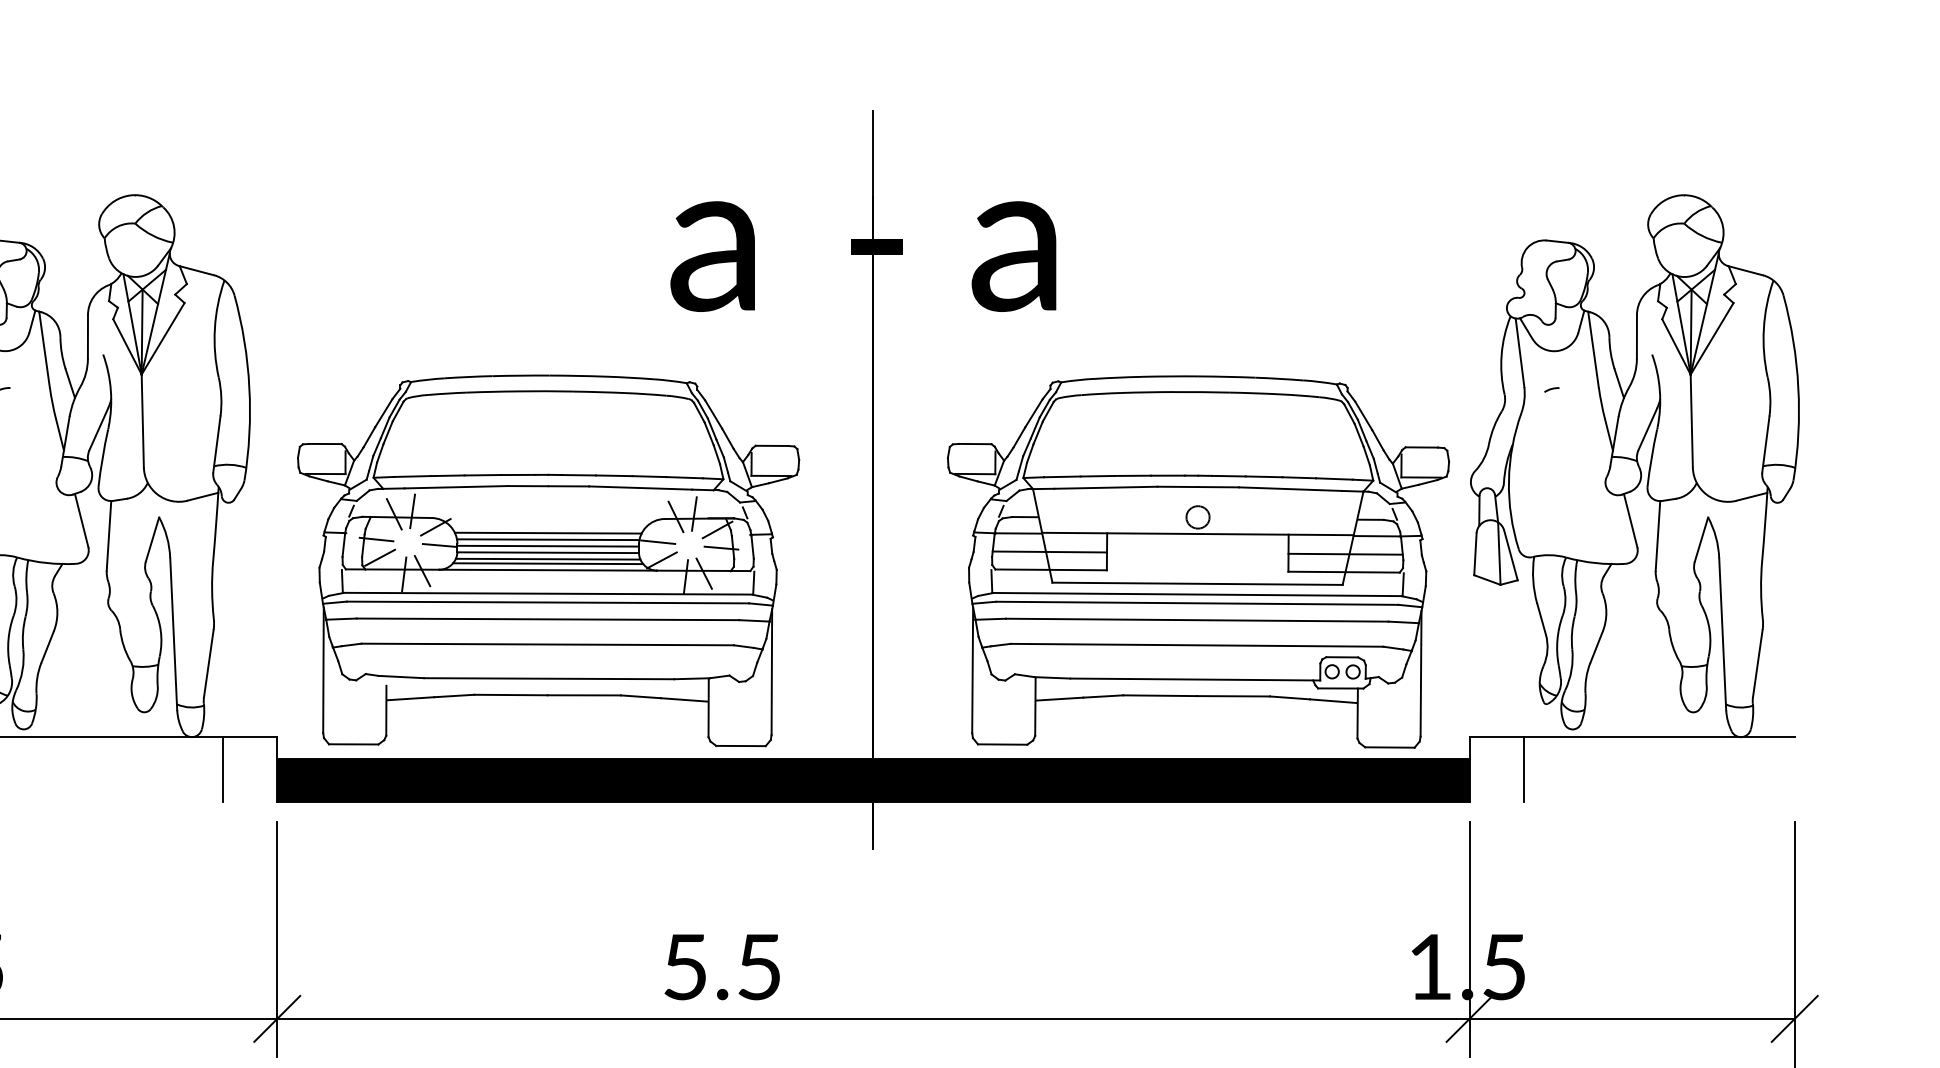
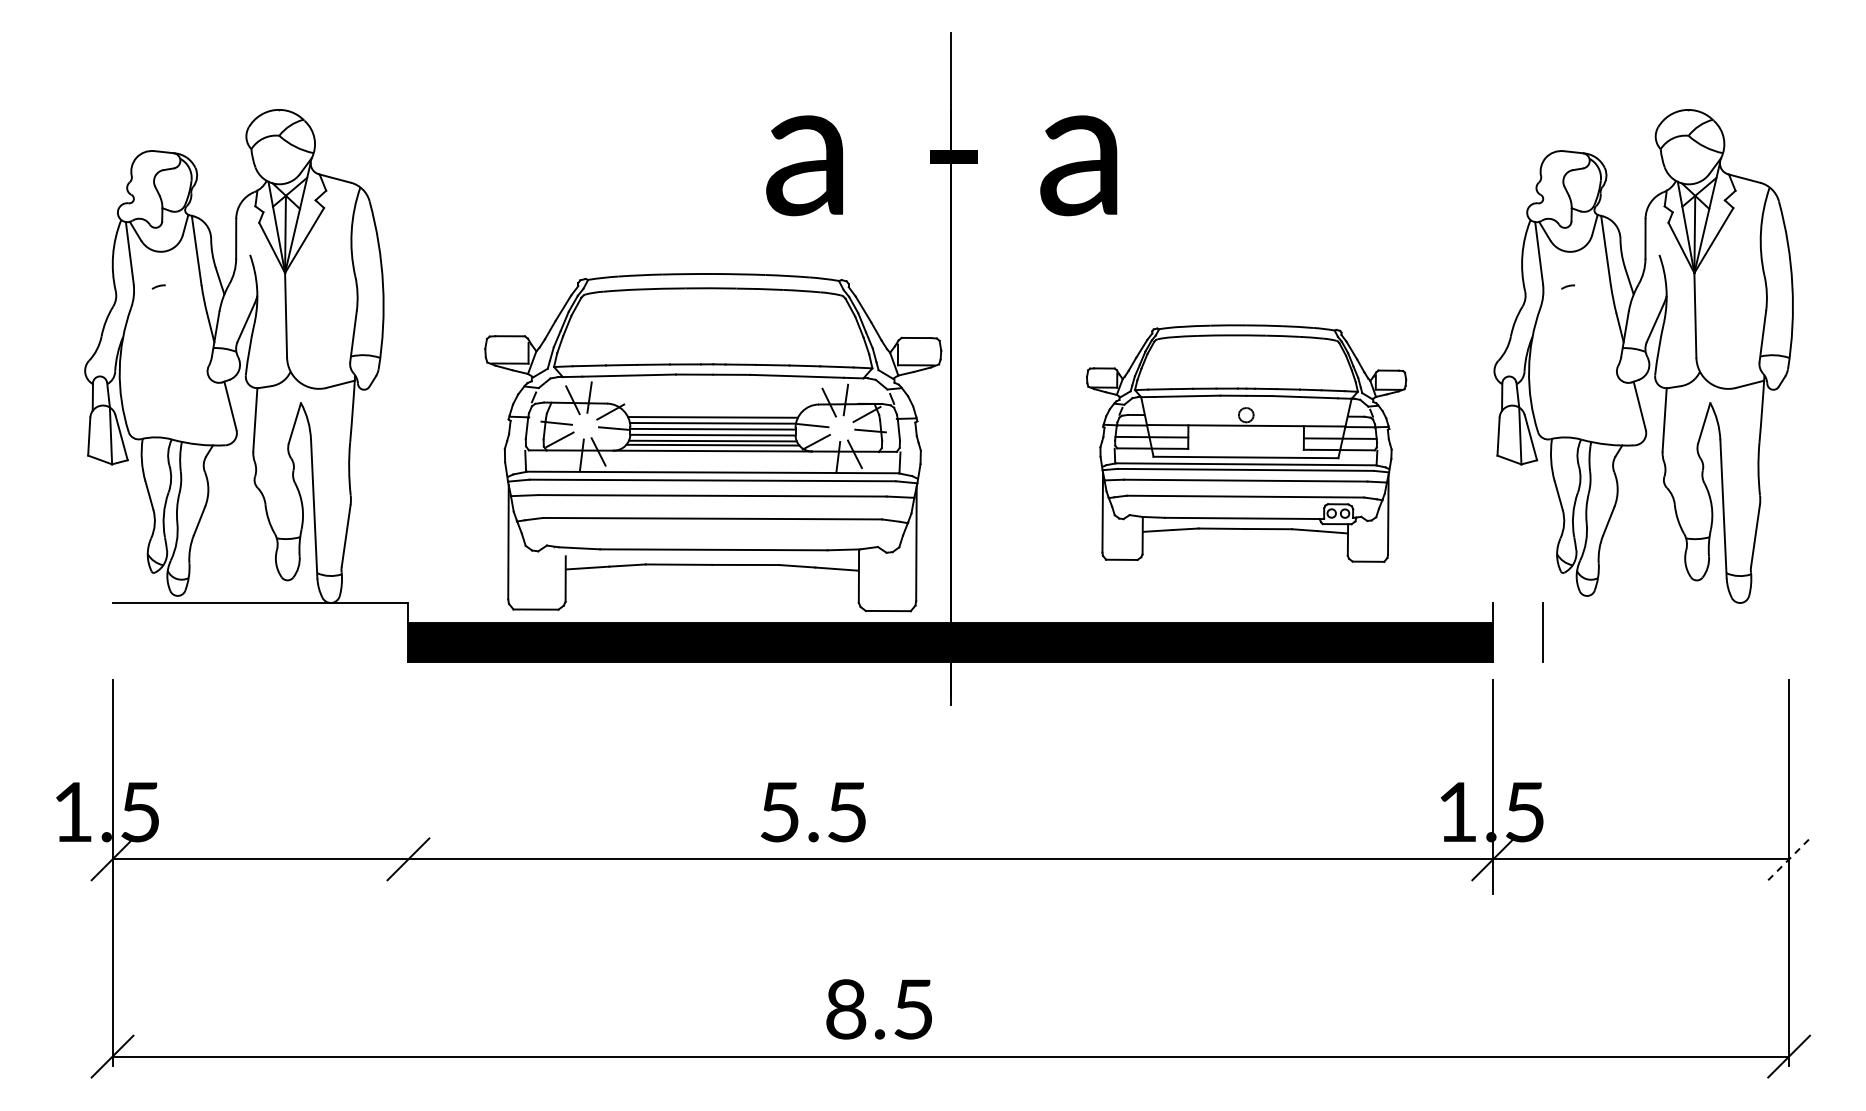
part: (548, 560) -> (713, 442), moved
part: (1198, 561) -> (1246, 443), size x0.7
line: (1632, 736) -> (1641, 602), removed
line: (223, 769) -> (359, 632), removed
line: (277, 938) -> (408, 786), removed
line: (1795, 1019) -> (1789, 859), solid -> dashed

